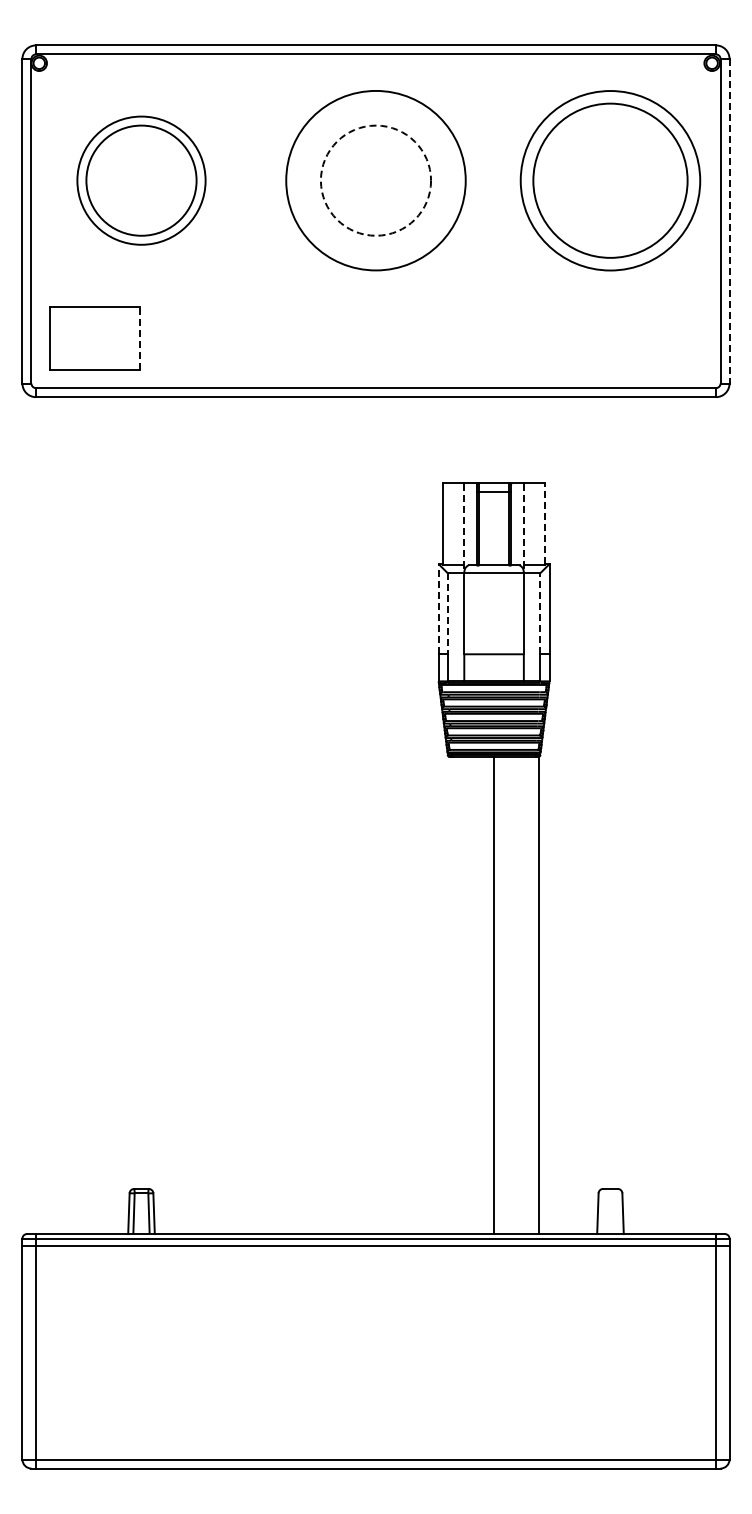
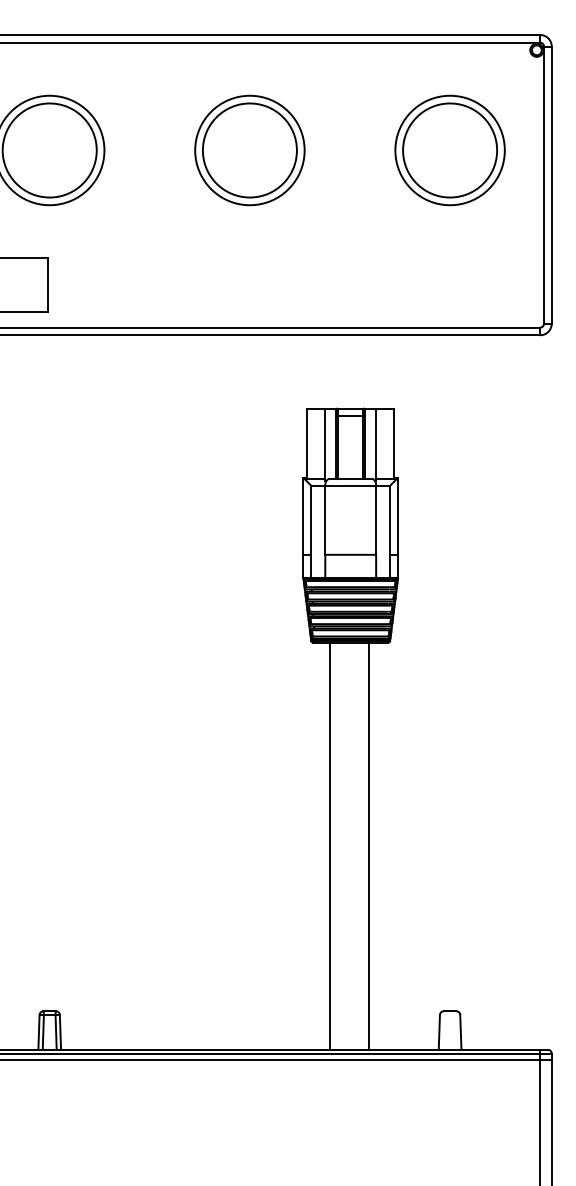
circle: (375, 180) -> (249, 150), dashed -> solid
circle: (375, 180) -> (249, 150), size x0.71
part: (610, 180) -> (450, 150), size x0.71
line: (729, 221) -> (551, 185), dashed -> solid
line: (139, 338) -> (48, 285), dashed -> solid
line: (544, 523) -> (393, 443), dashed -> solid
line: (464, 525) -> (325, 444), dashed -> solid
line: (523, 525) -> (375, 444), dashed -> solid
line: (438, 608) -> (303, 515), dashed -> solid
line: (447, 613) -> (310, 519), dashed -> solid
line: (540, 613) -> (390, 519), dashed -> solid
line: (494, 995) -> (330, 846), moved
line: (539, 995) -> (369, 846), moved

